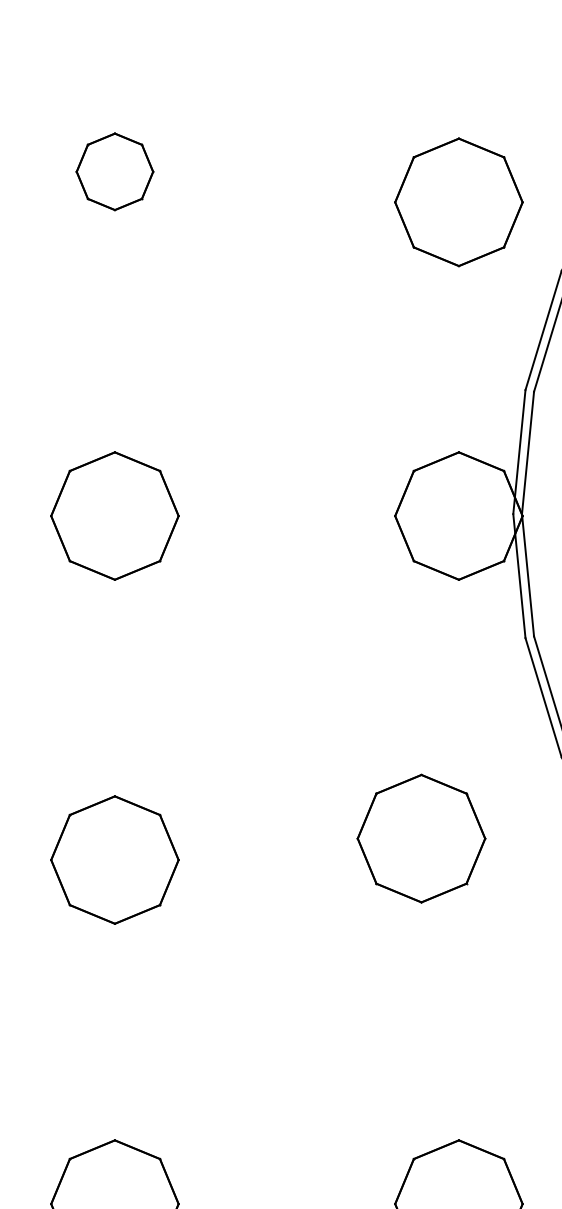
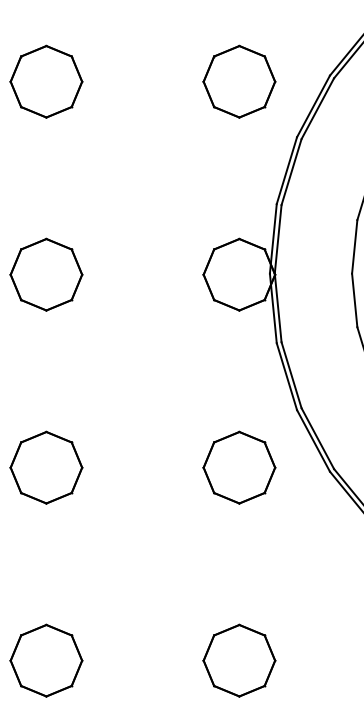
part: (115, 171) -> (46, 81), size x1.67
part: (459, 201) -> (239, 81), moved
part: (421, 838) -> (239, 467), moved

